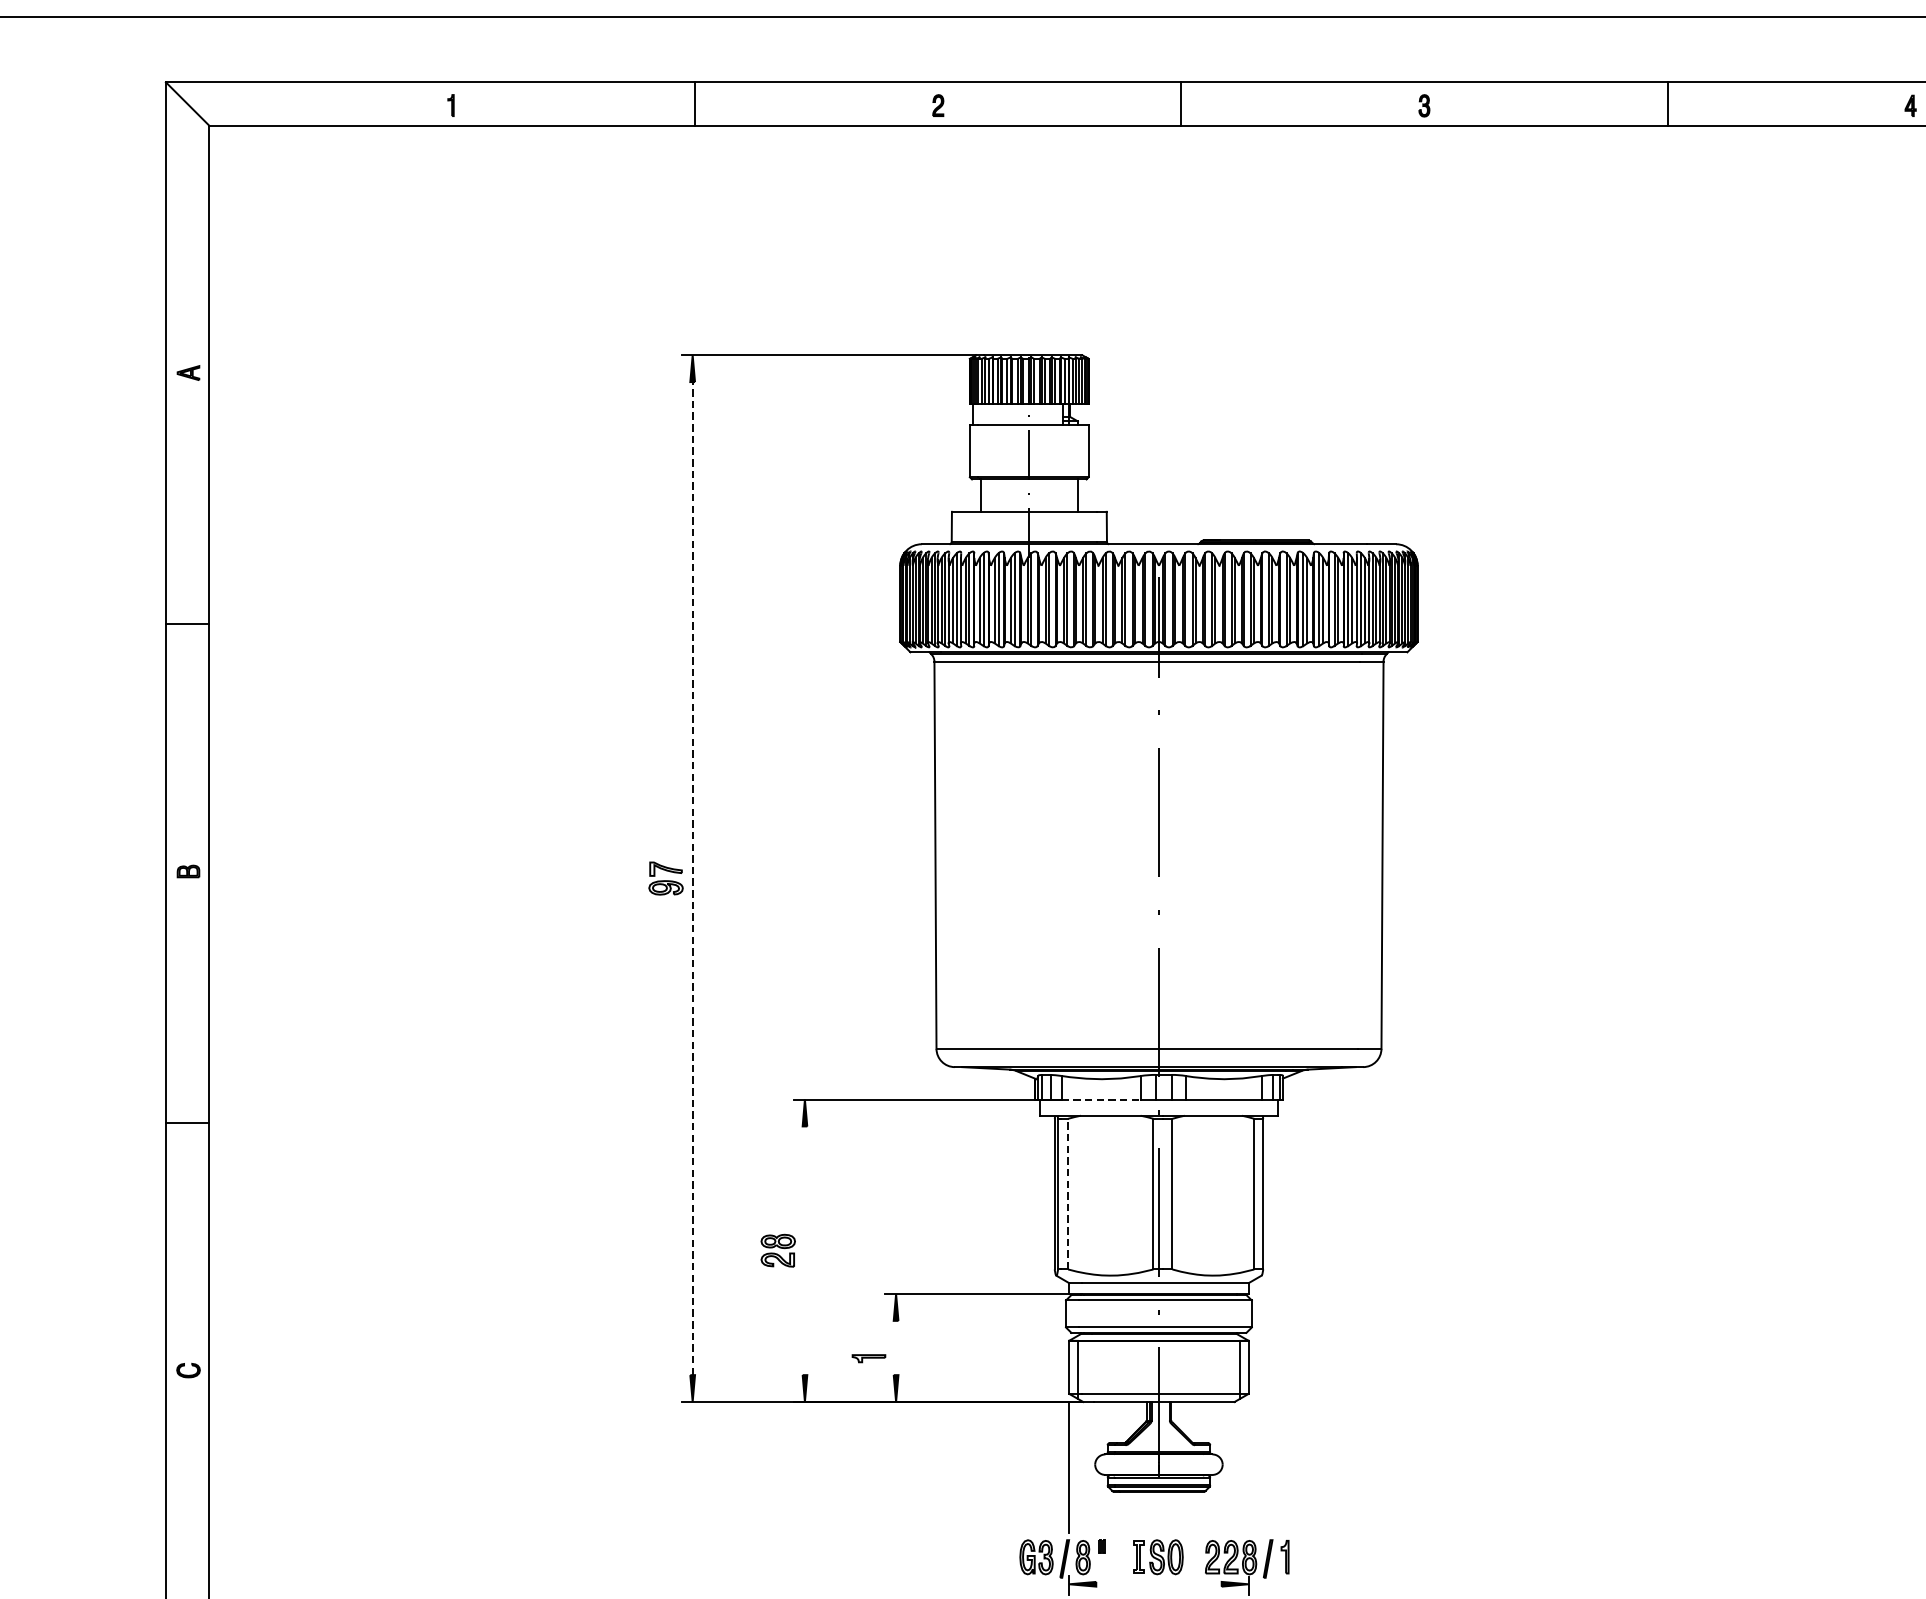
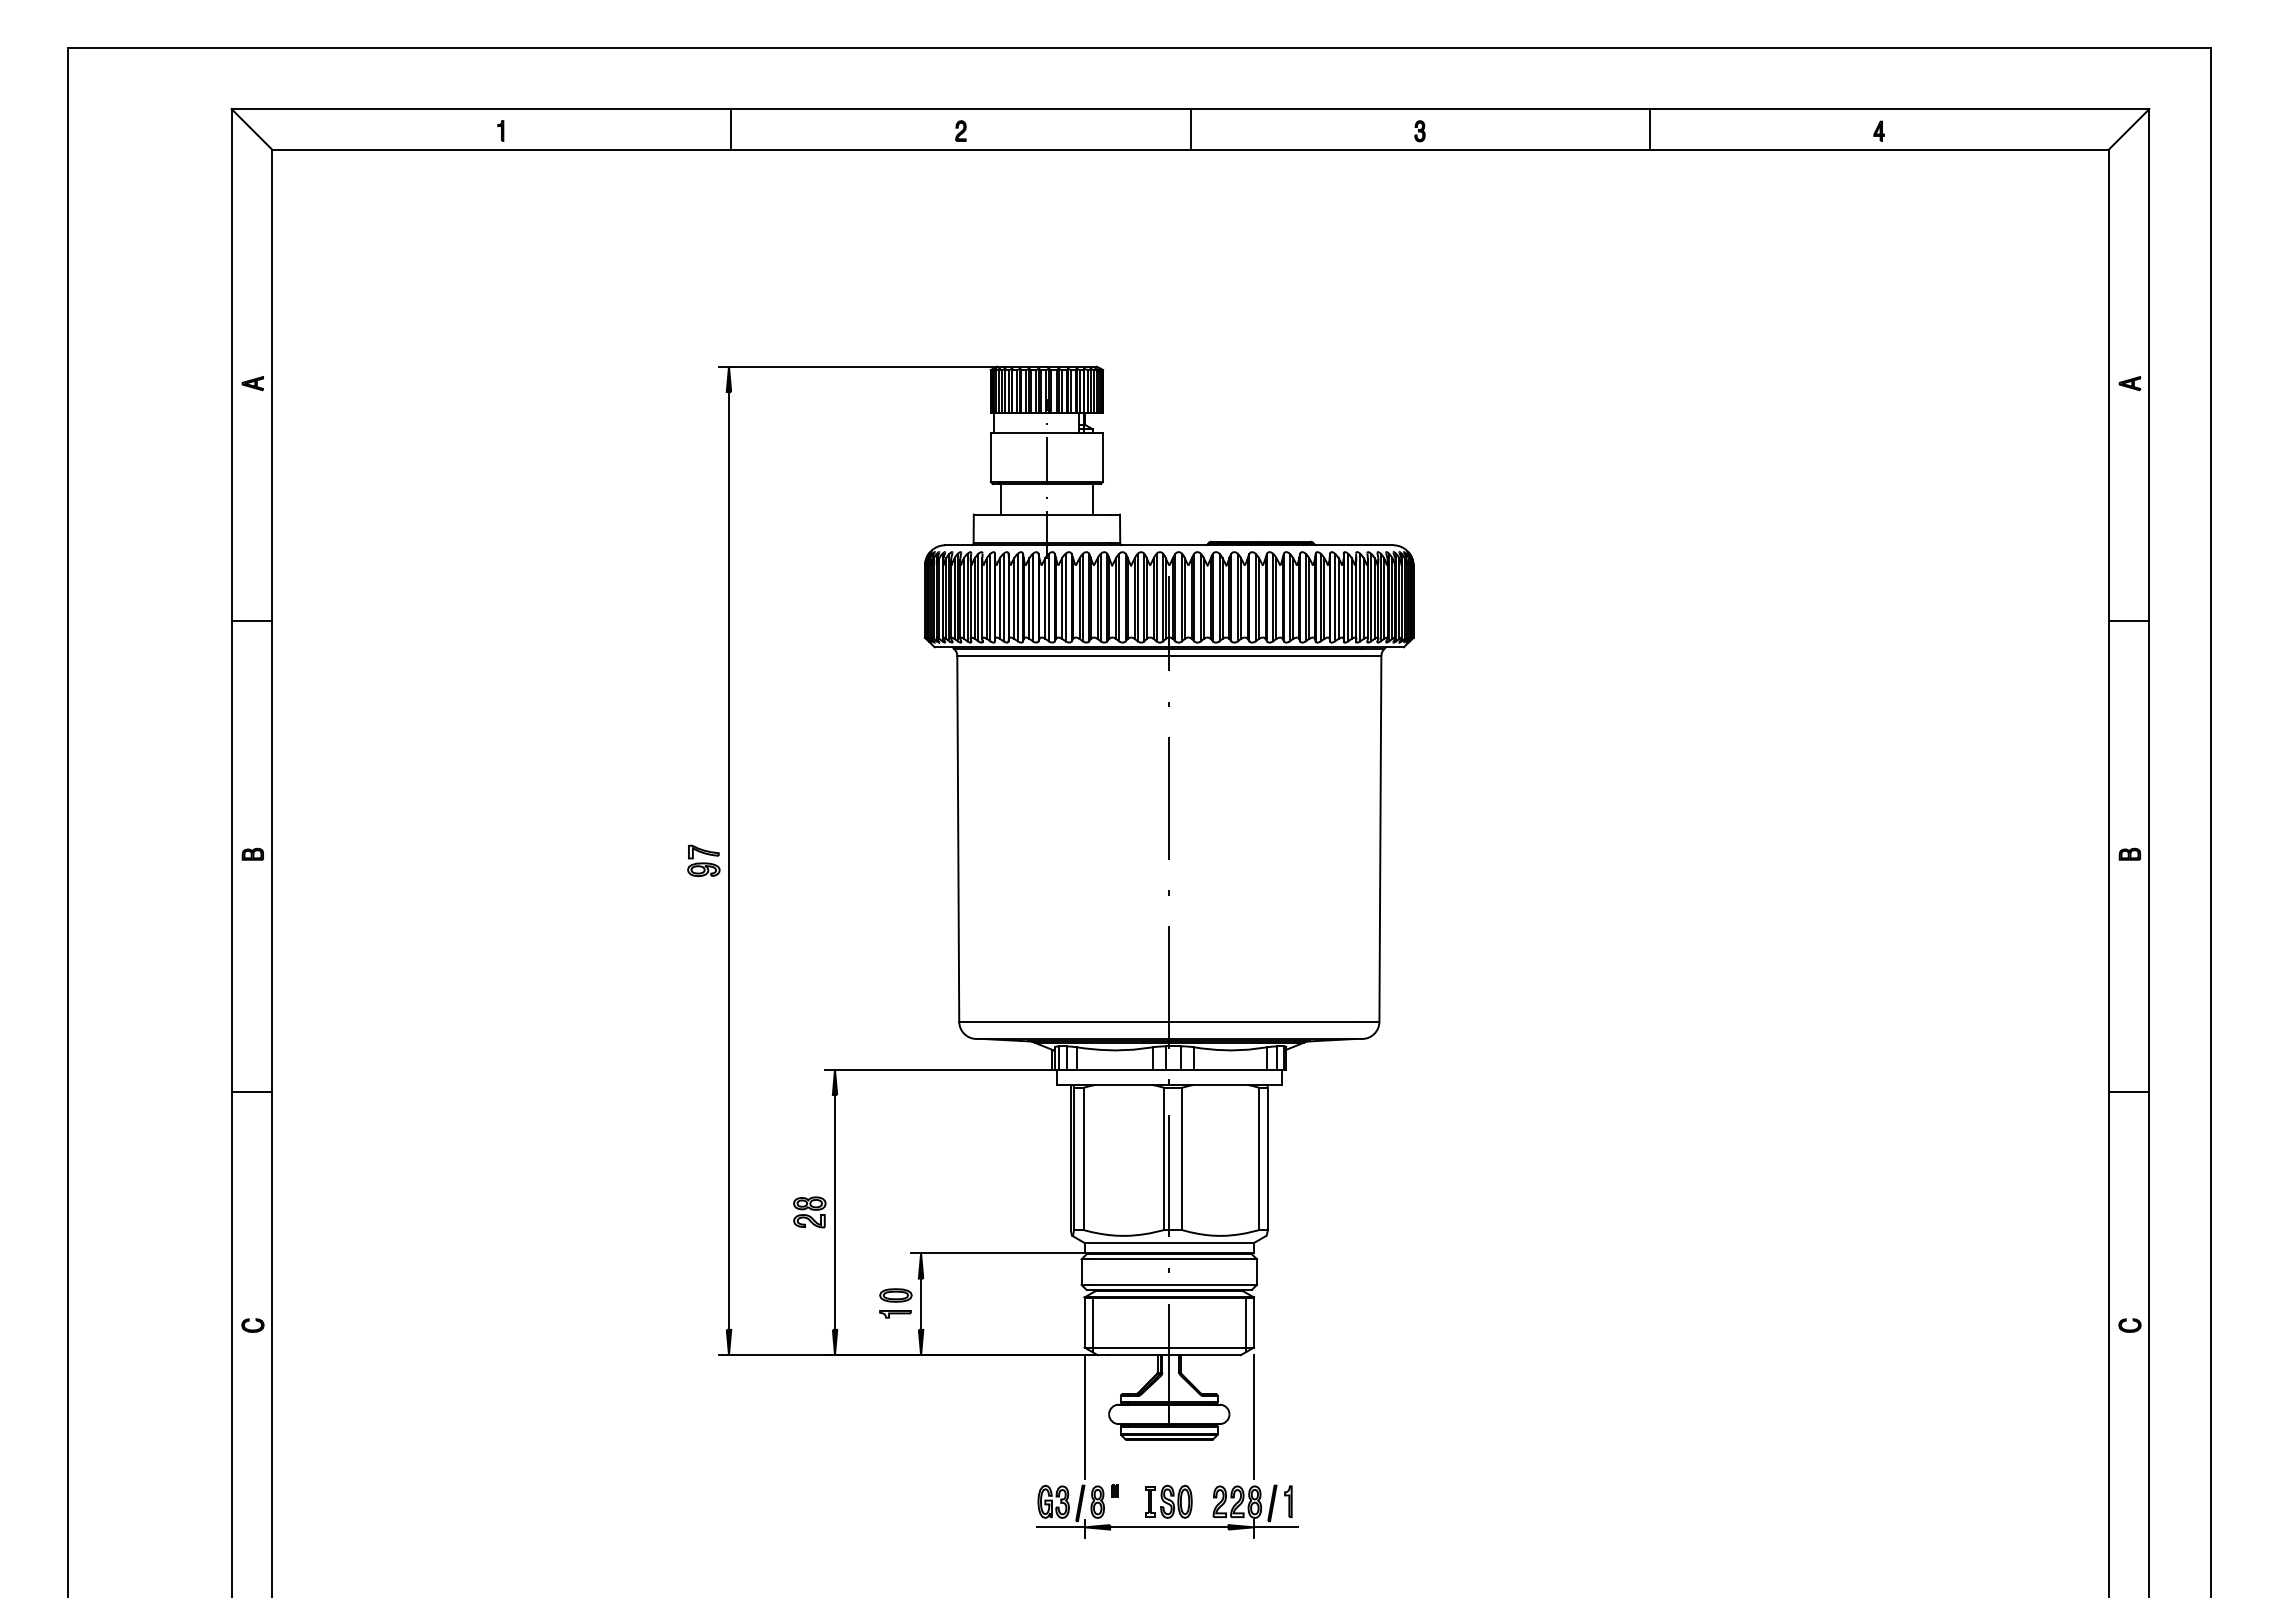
line: (693, 878) -> (729, 860), dashed -> solid
line: (1101, 1099) -> (1115, 1069), dashed -> solid
line: (1068, 1193) -> (1083, 1158), dashed -> solid
line: (804, 1250) -> (834, 1212), added
part: (869, 1338) -> (895, 1295), added
line: (896, 1347) -> (921, 1303), added
line: (1248, 1467) -> (1253, 1417), added
line: (1043, 1584) -> (1060, 1527), added
line: (1159, 1584) -> (1169, 1527), added
line: (1271, 1584) -> (1275, 1527), added

